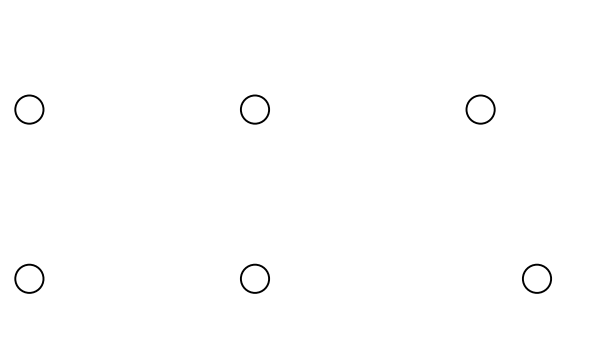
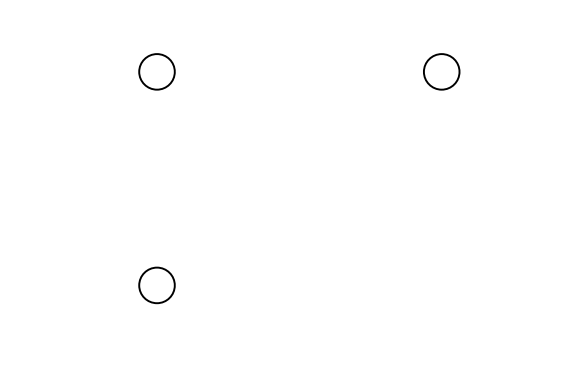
part: (536, 278) -> (512, 285), removed

